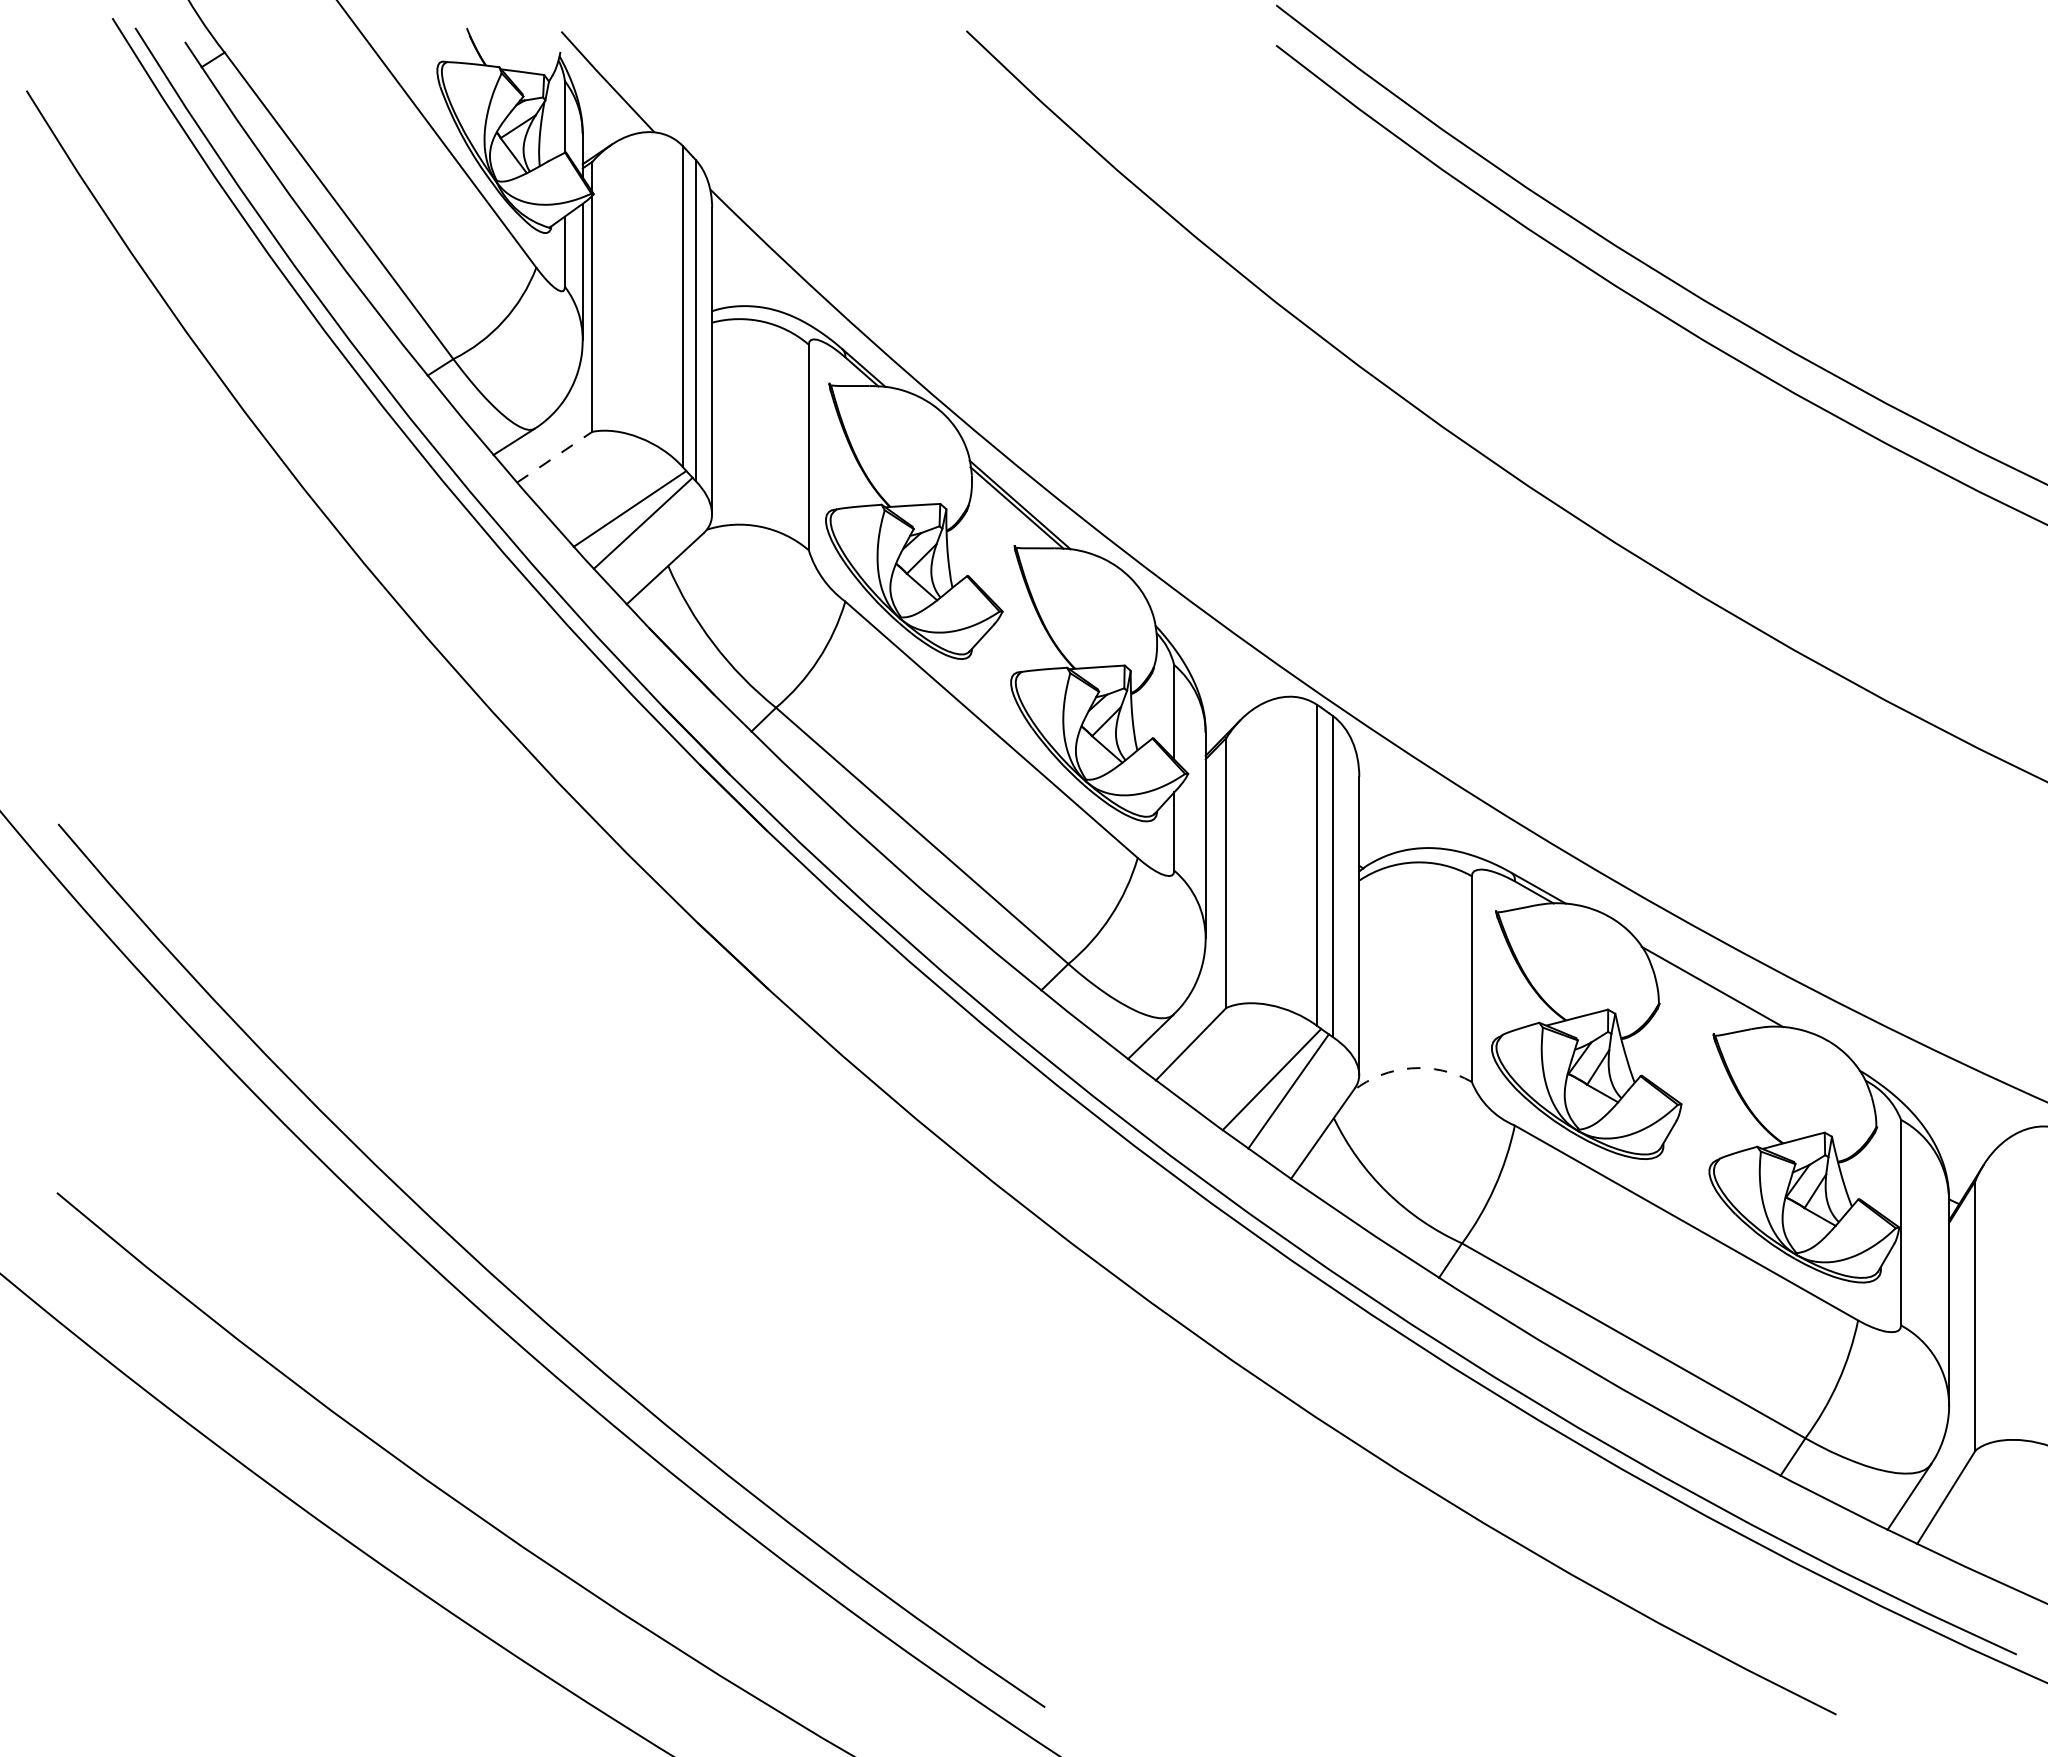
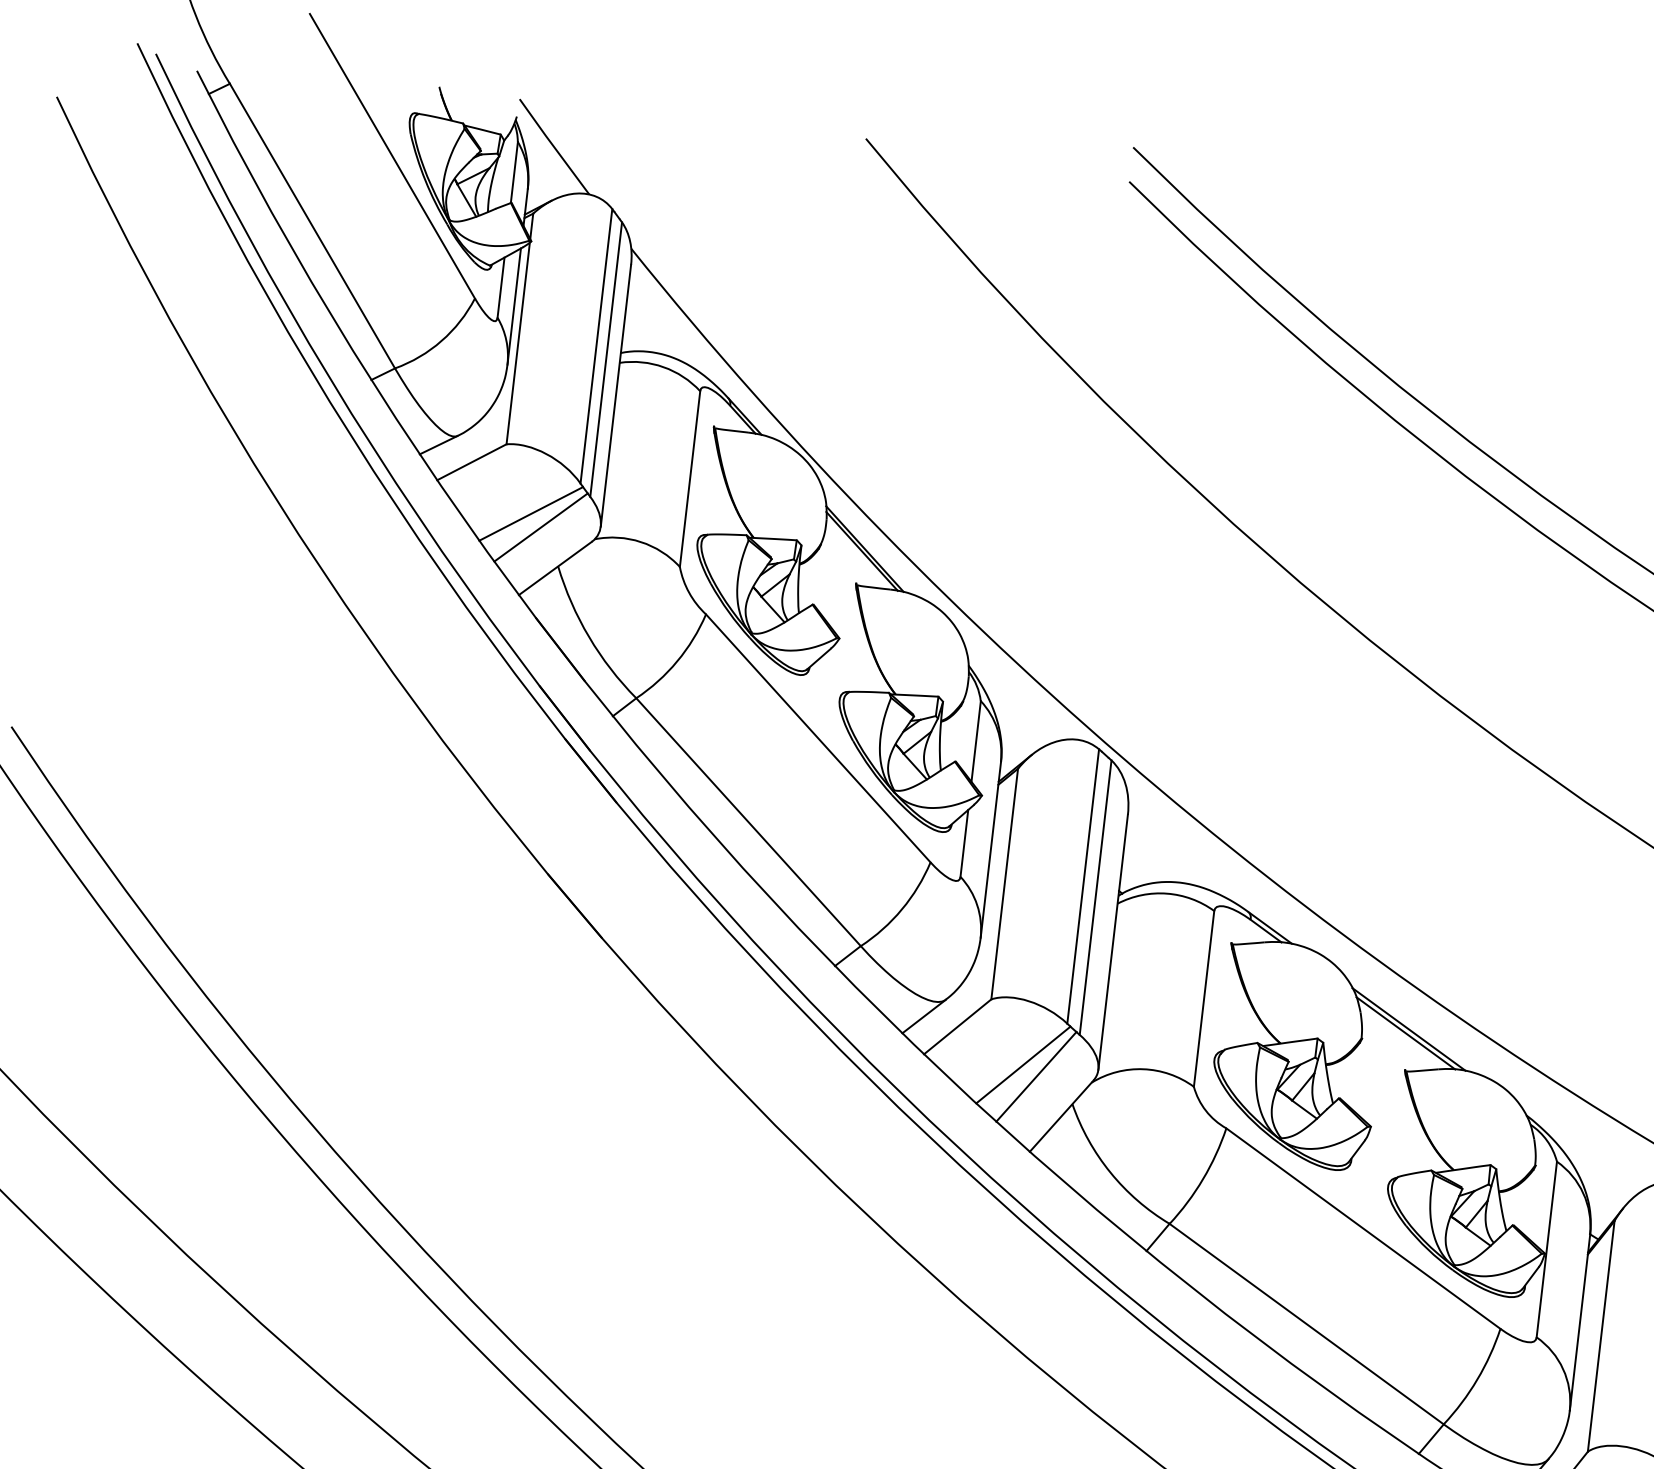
line: (555, 456) -> (472, 461), dashed -> solid
line: (1709, 991) -> (1405, 1033), added
arc: (1411, 1068) -> (1143, 1069), dashed -> solid

